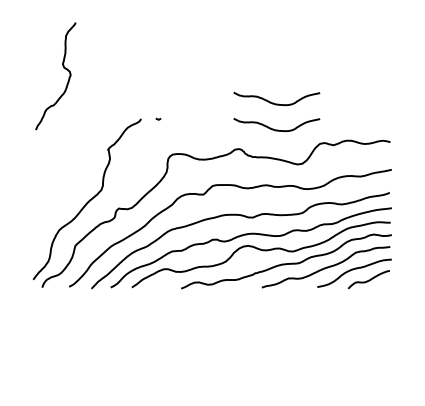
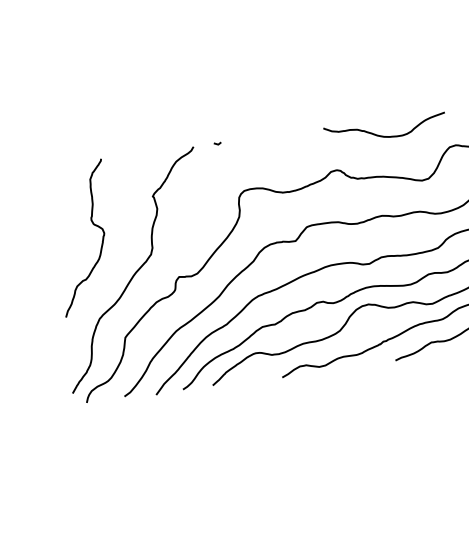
curve: (63, 68) -> (92, 225), moved
curve: (276, 103) -> (380, 98), removed

